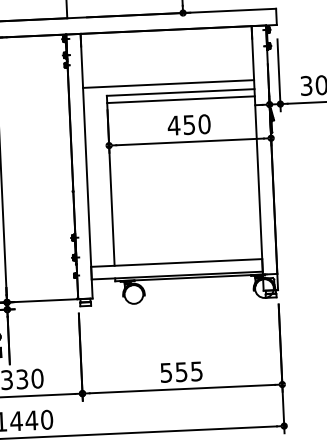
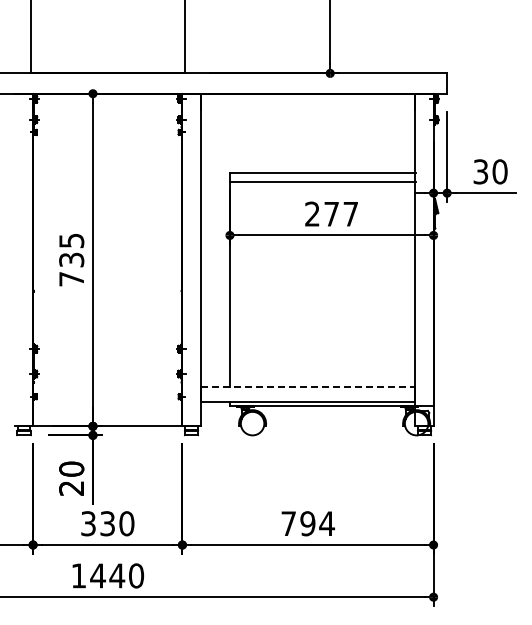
line: (168, 83) -> (307, 161), removed
text: (189, 124) -> (331, 213), 450 -> 277
line: (177, 262) -> (308, 386), solid -> dashed
text: (182, 371) -> (308, 523), 555 -> 794

